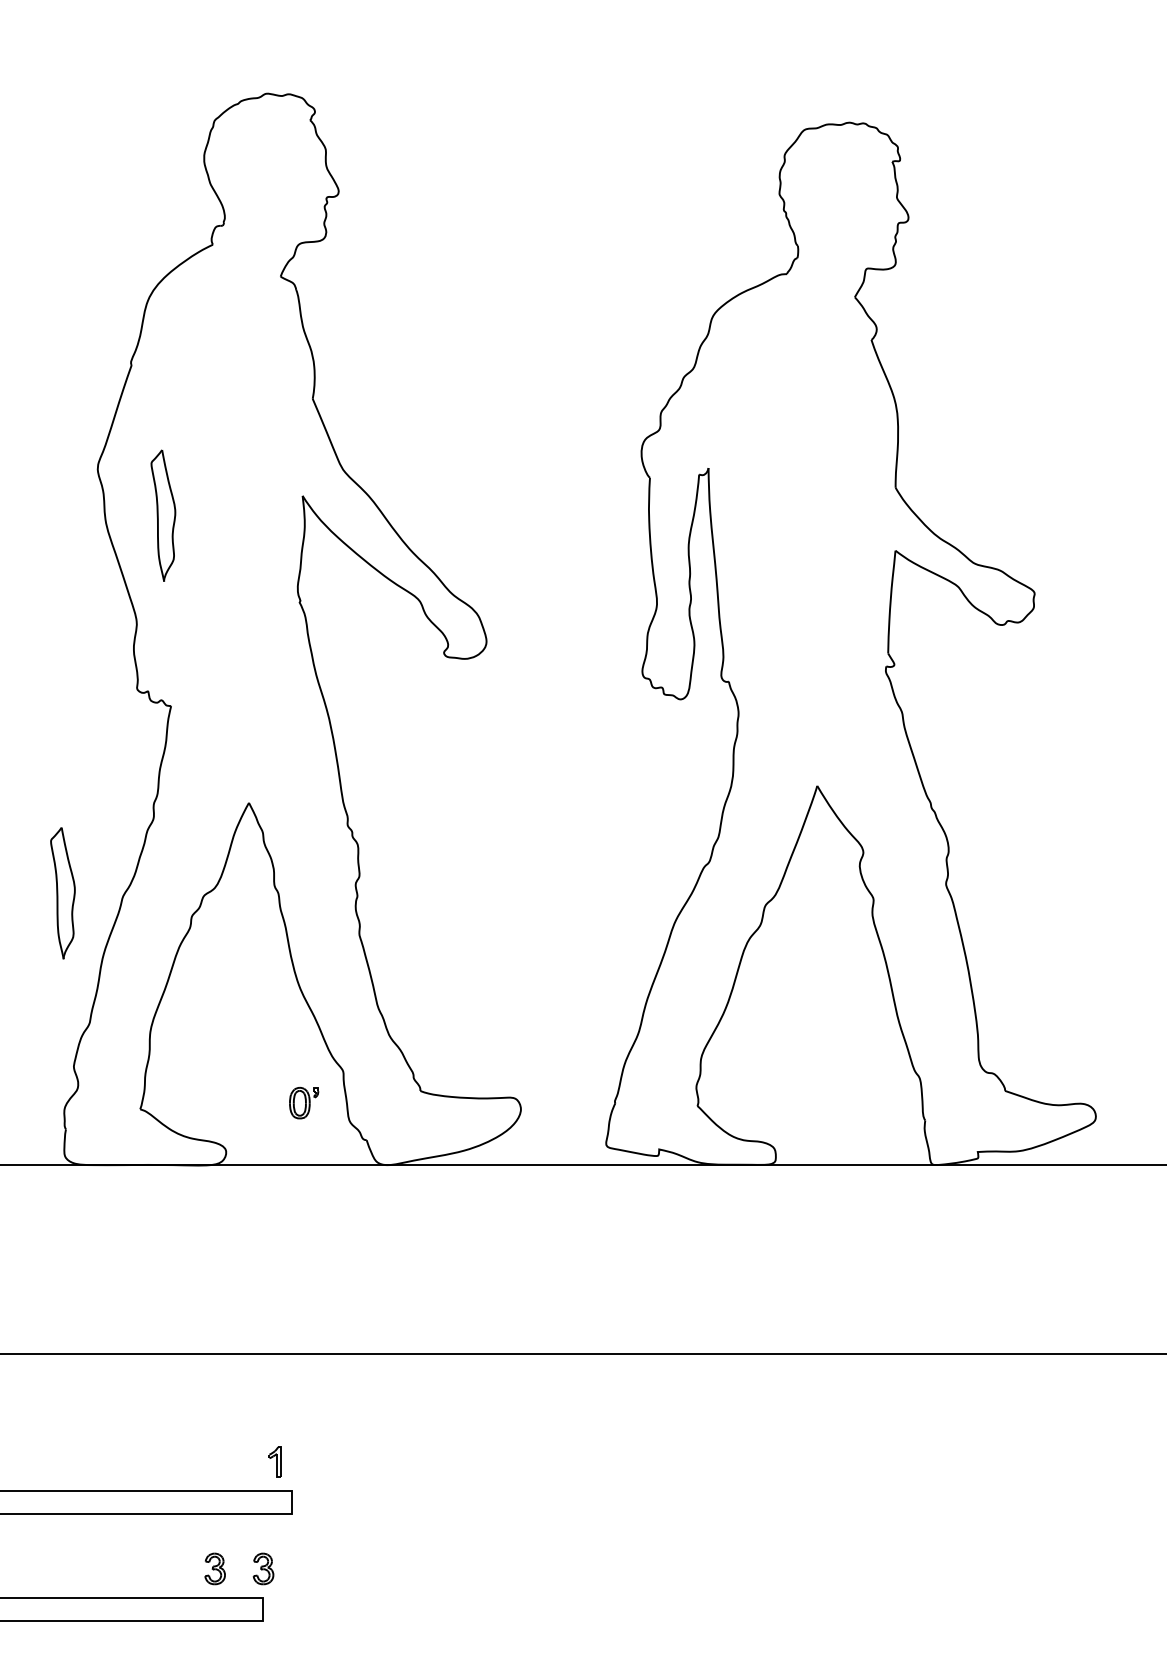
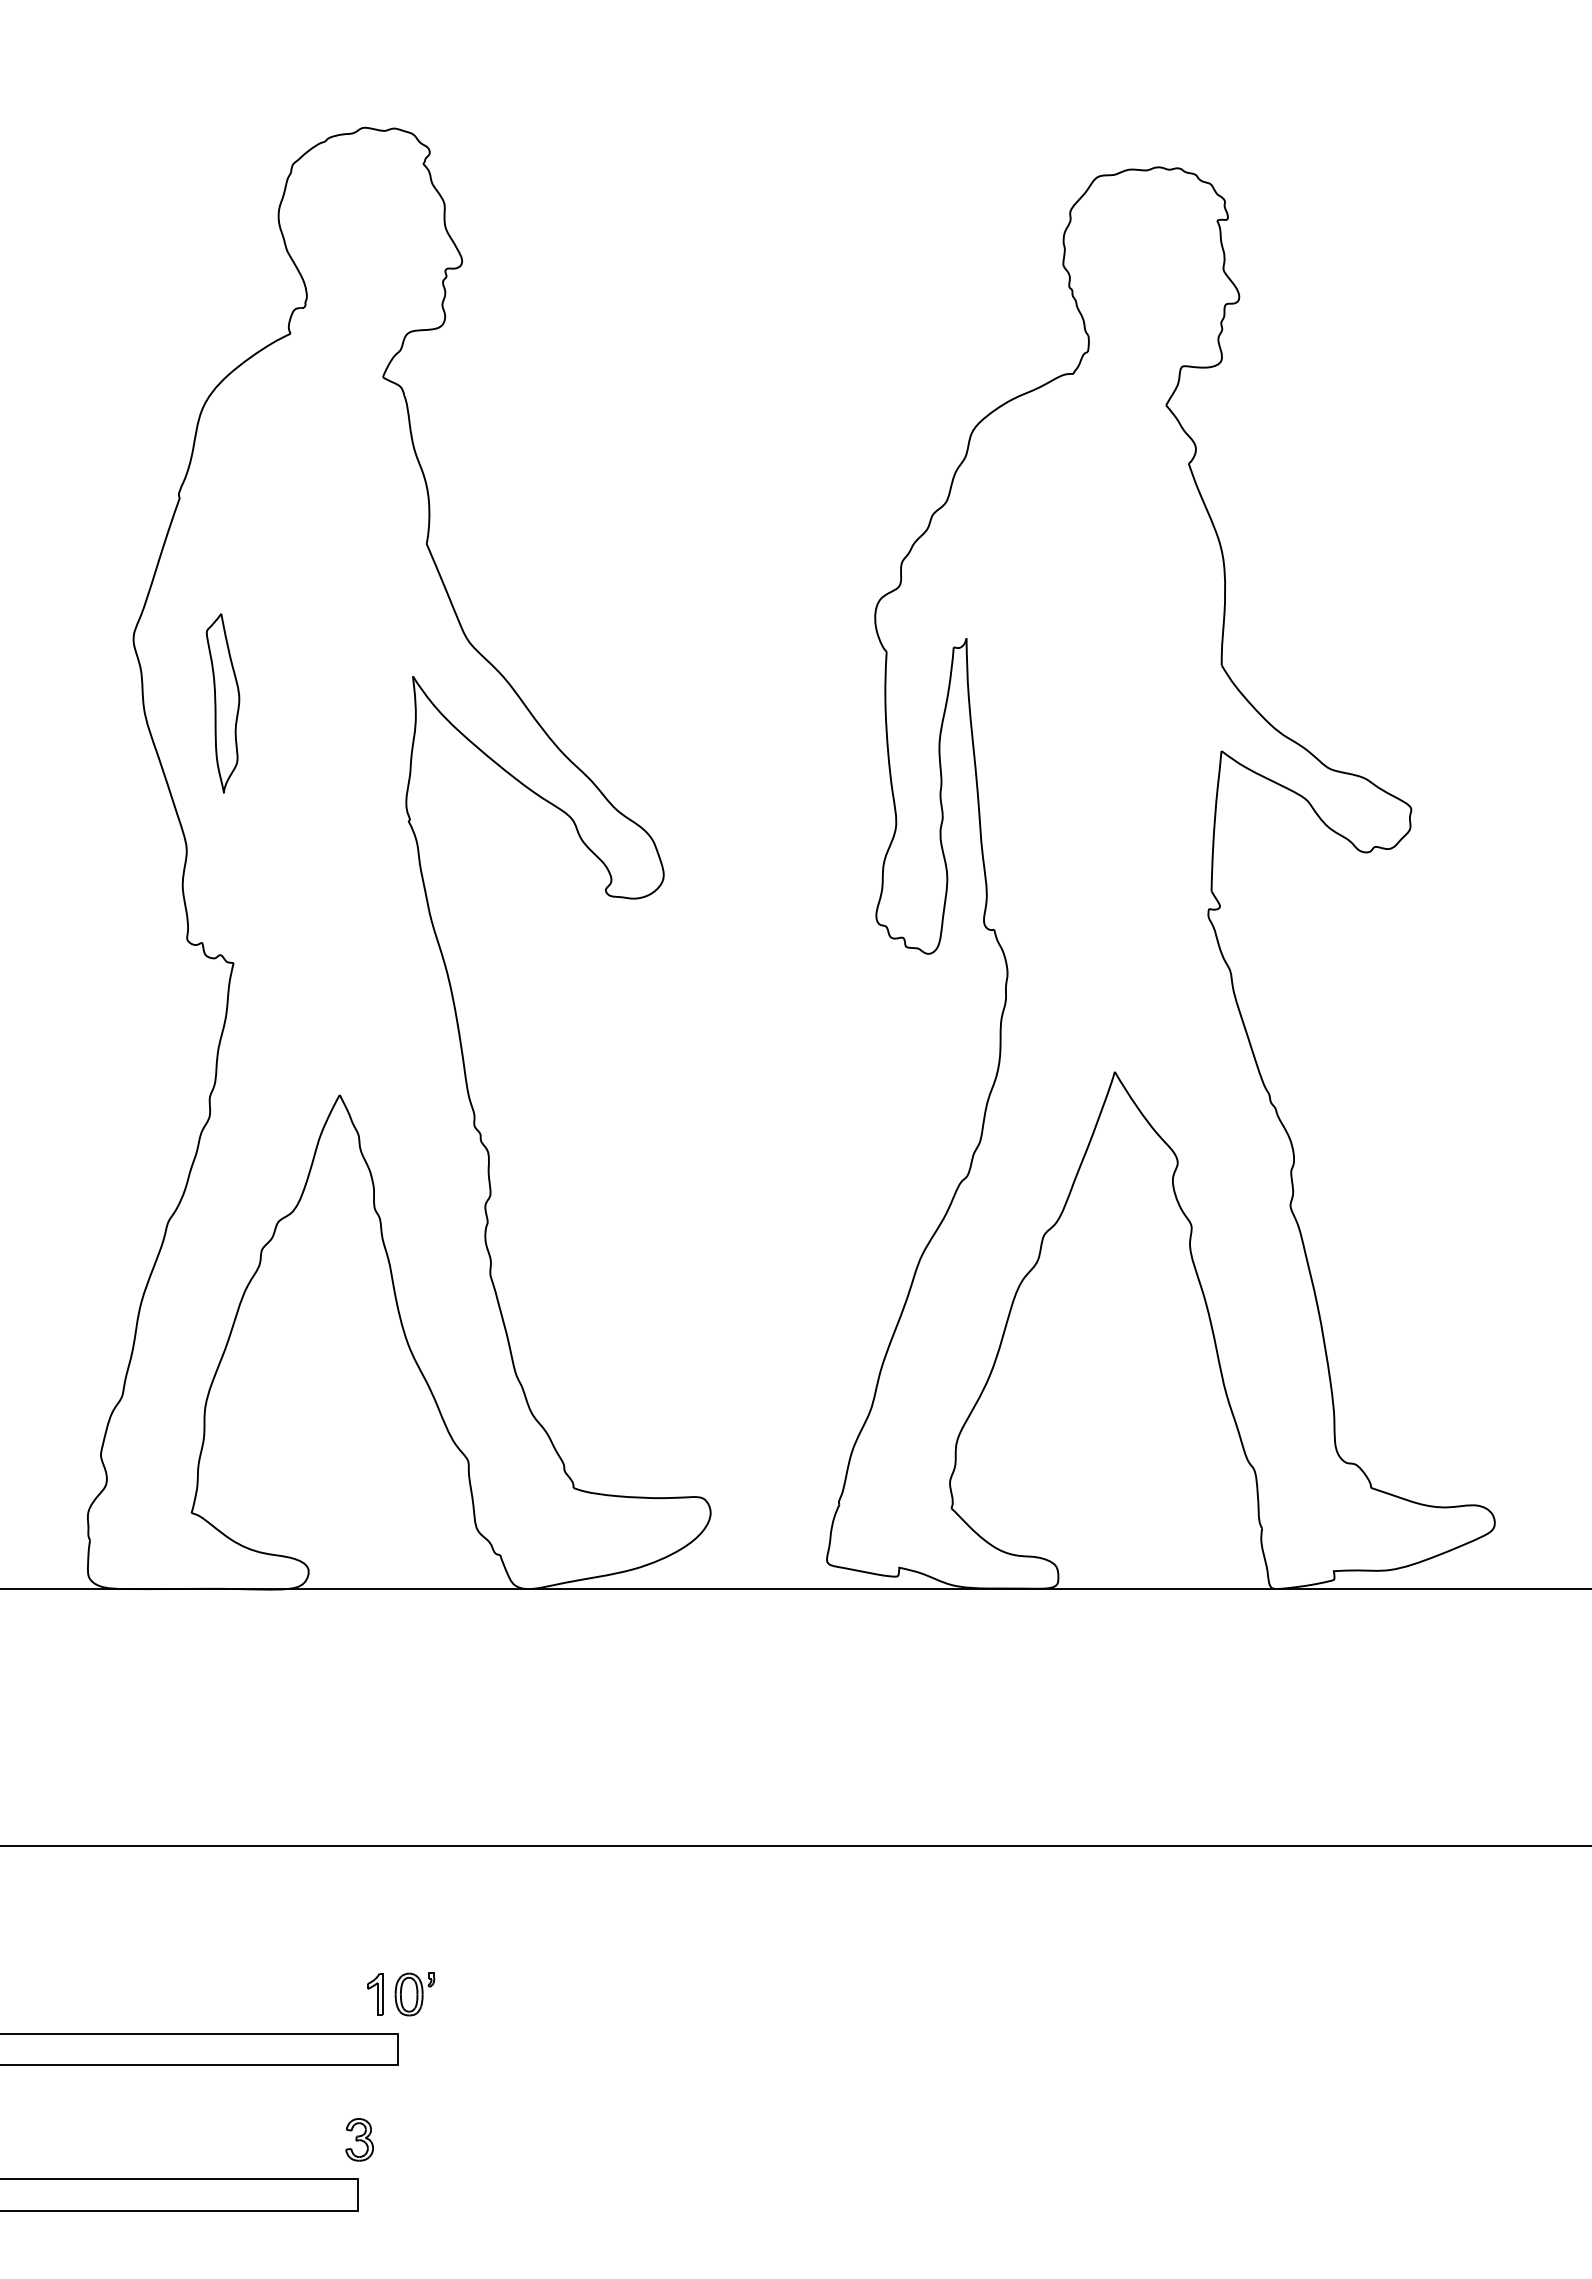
part: (62, 893) -> (85, 1218), removed
part: (303, 1103) -> (414, 1994), moved
part: (215, 1568) -> (293, 2139), removed

